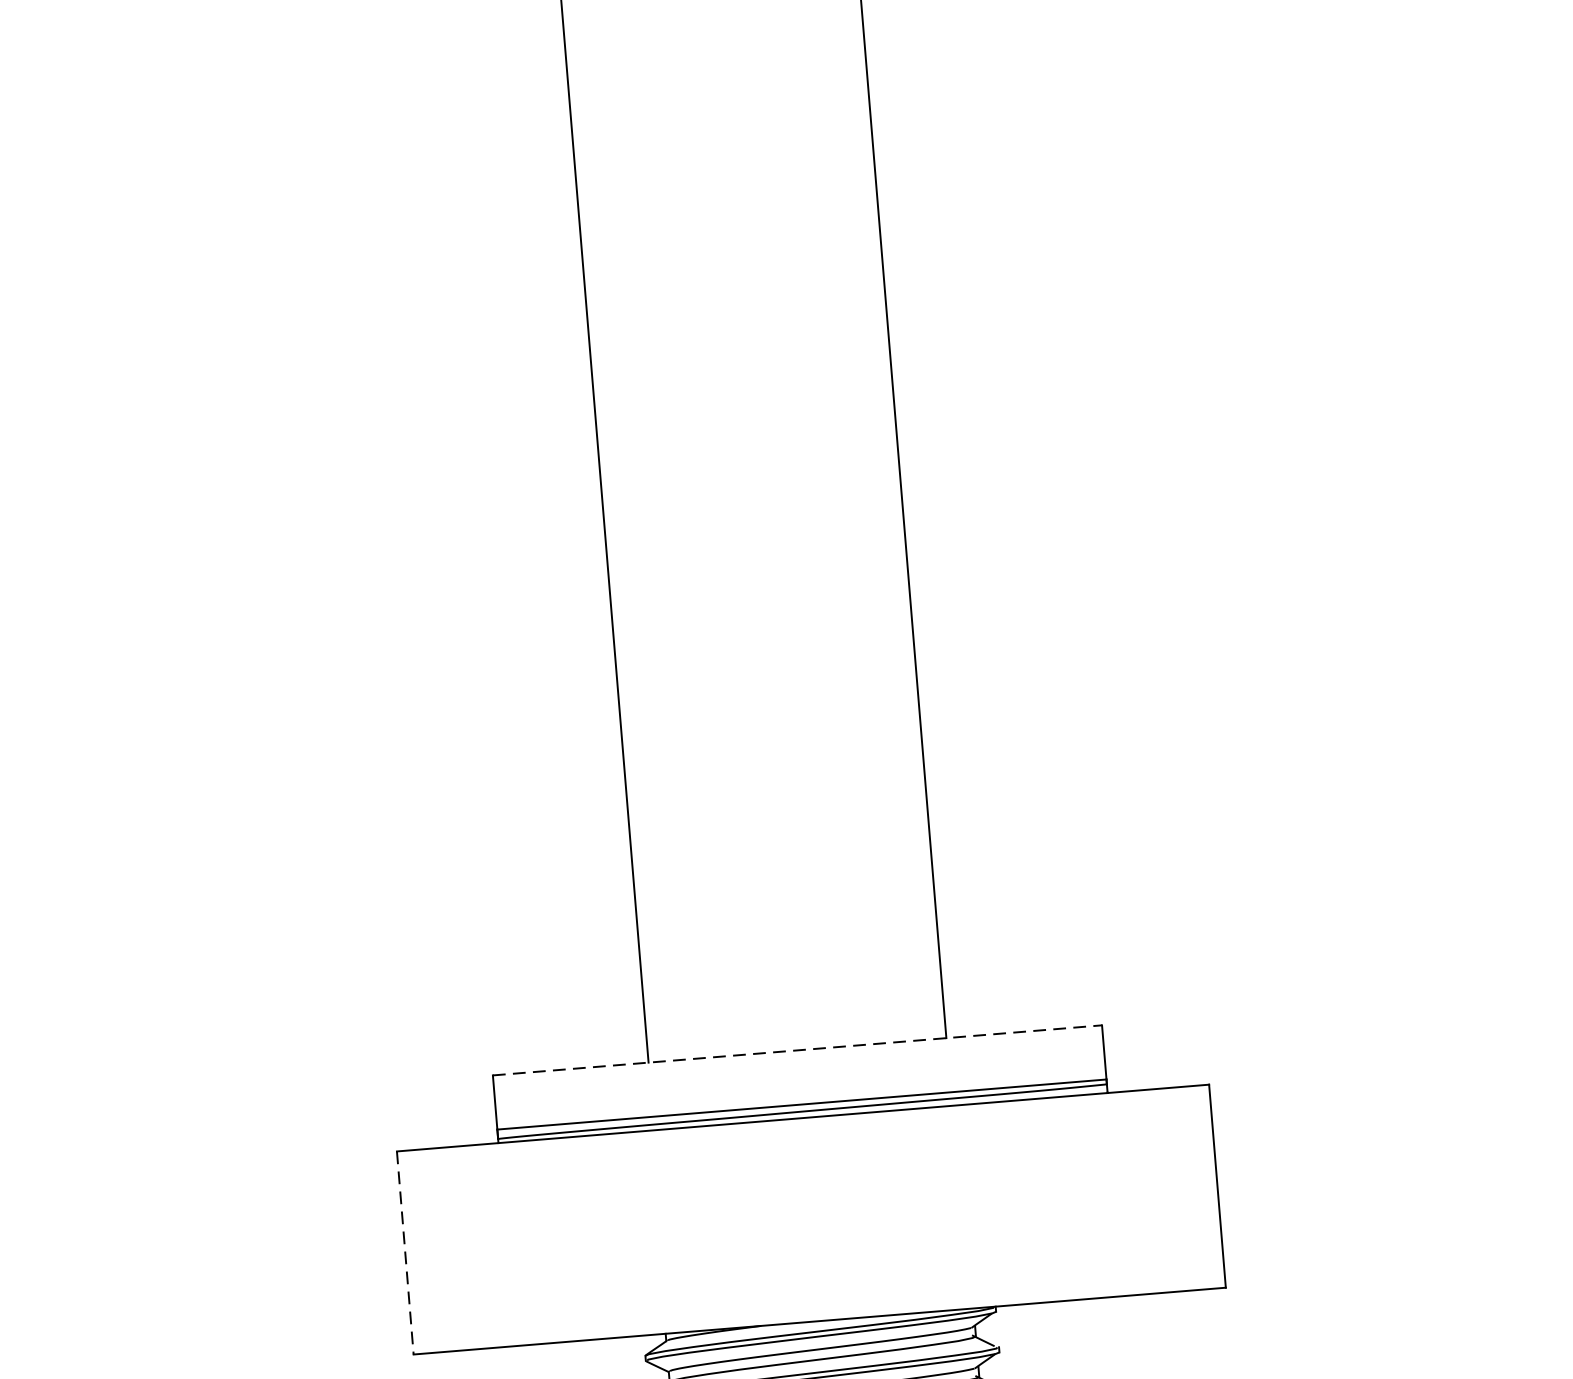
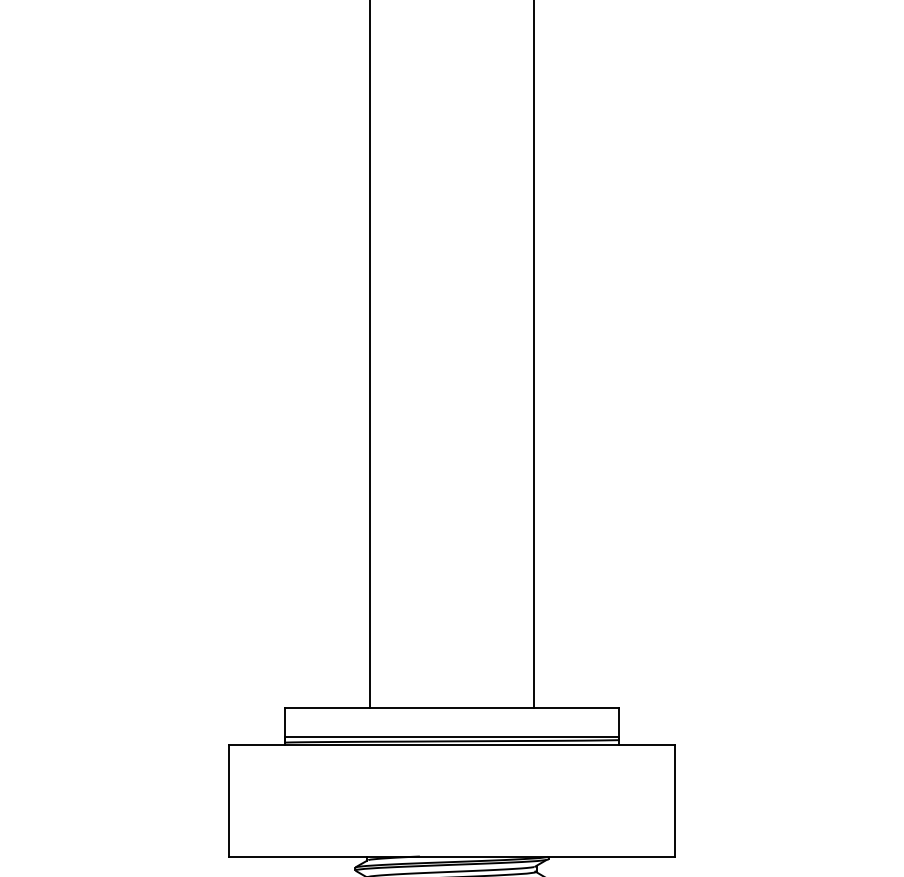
line: (798, 1049) -> (452, 707), dashed -> solid
line: (404, 1252) -> (228, 800), dashed -> solid

